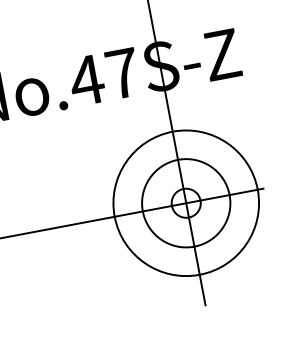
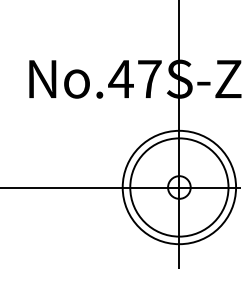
circle: (186, 203) -> (179, 187), size x1.43

